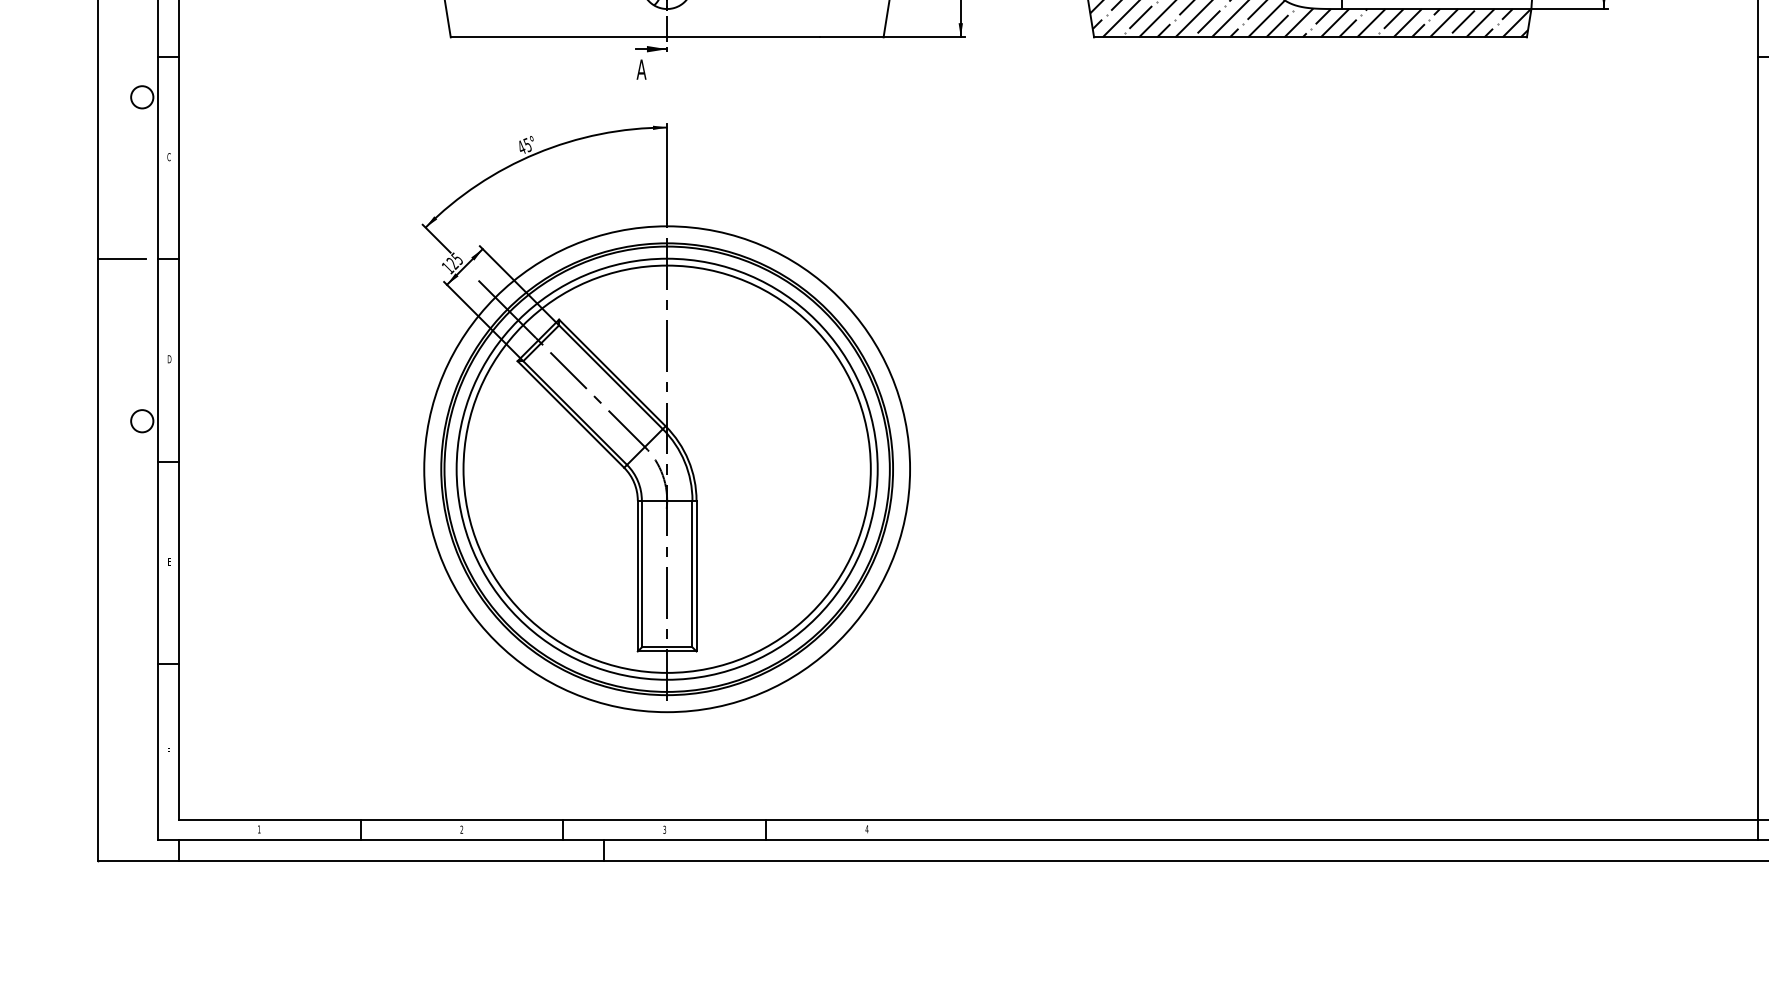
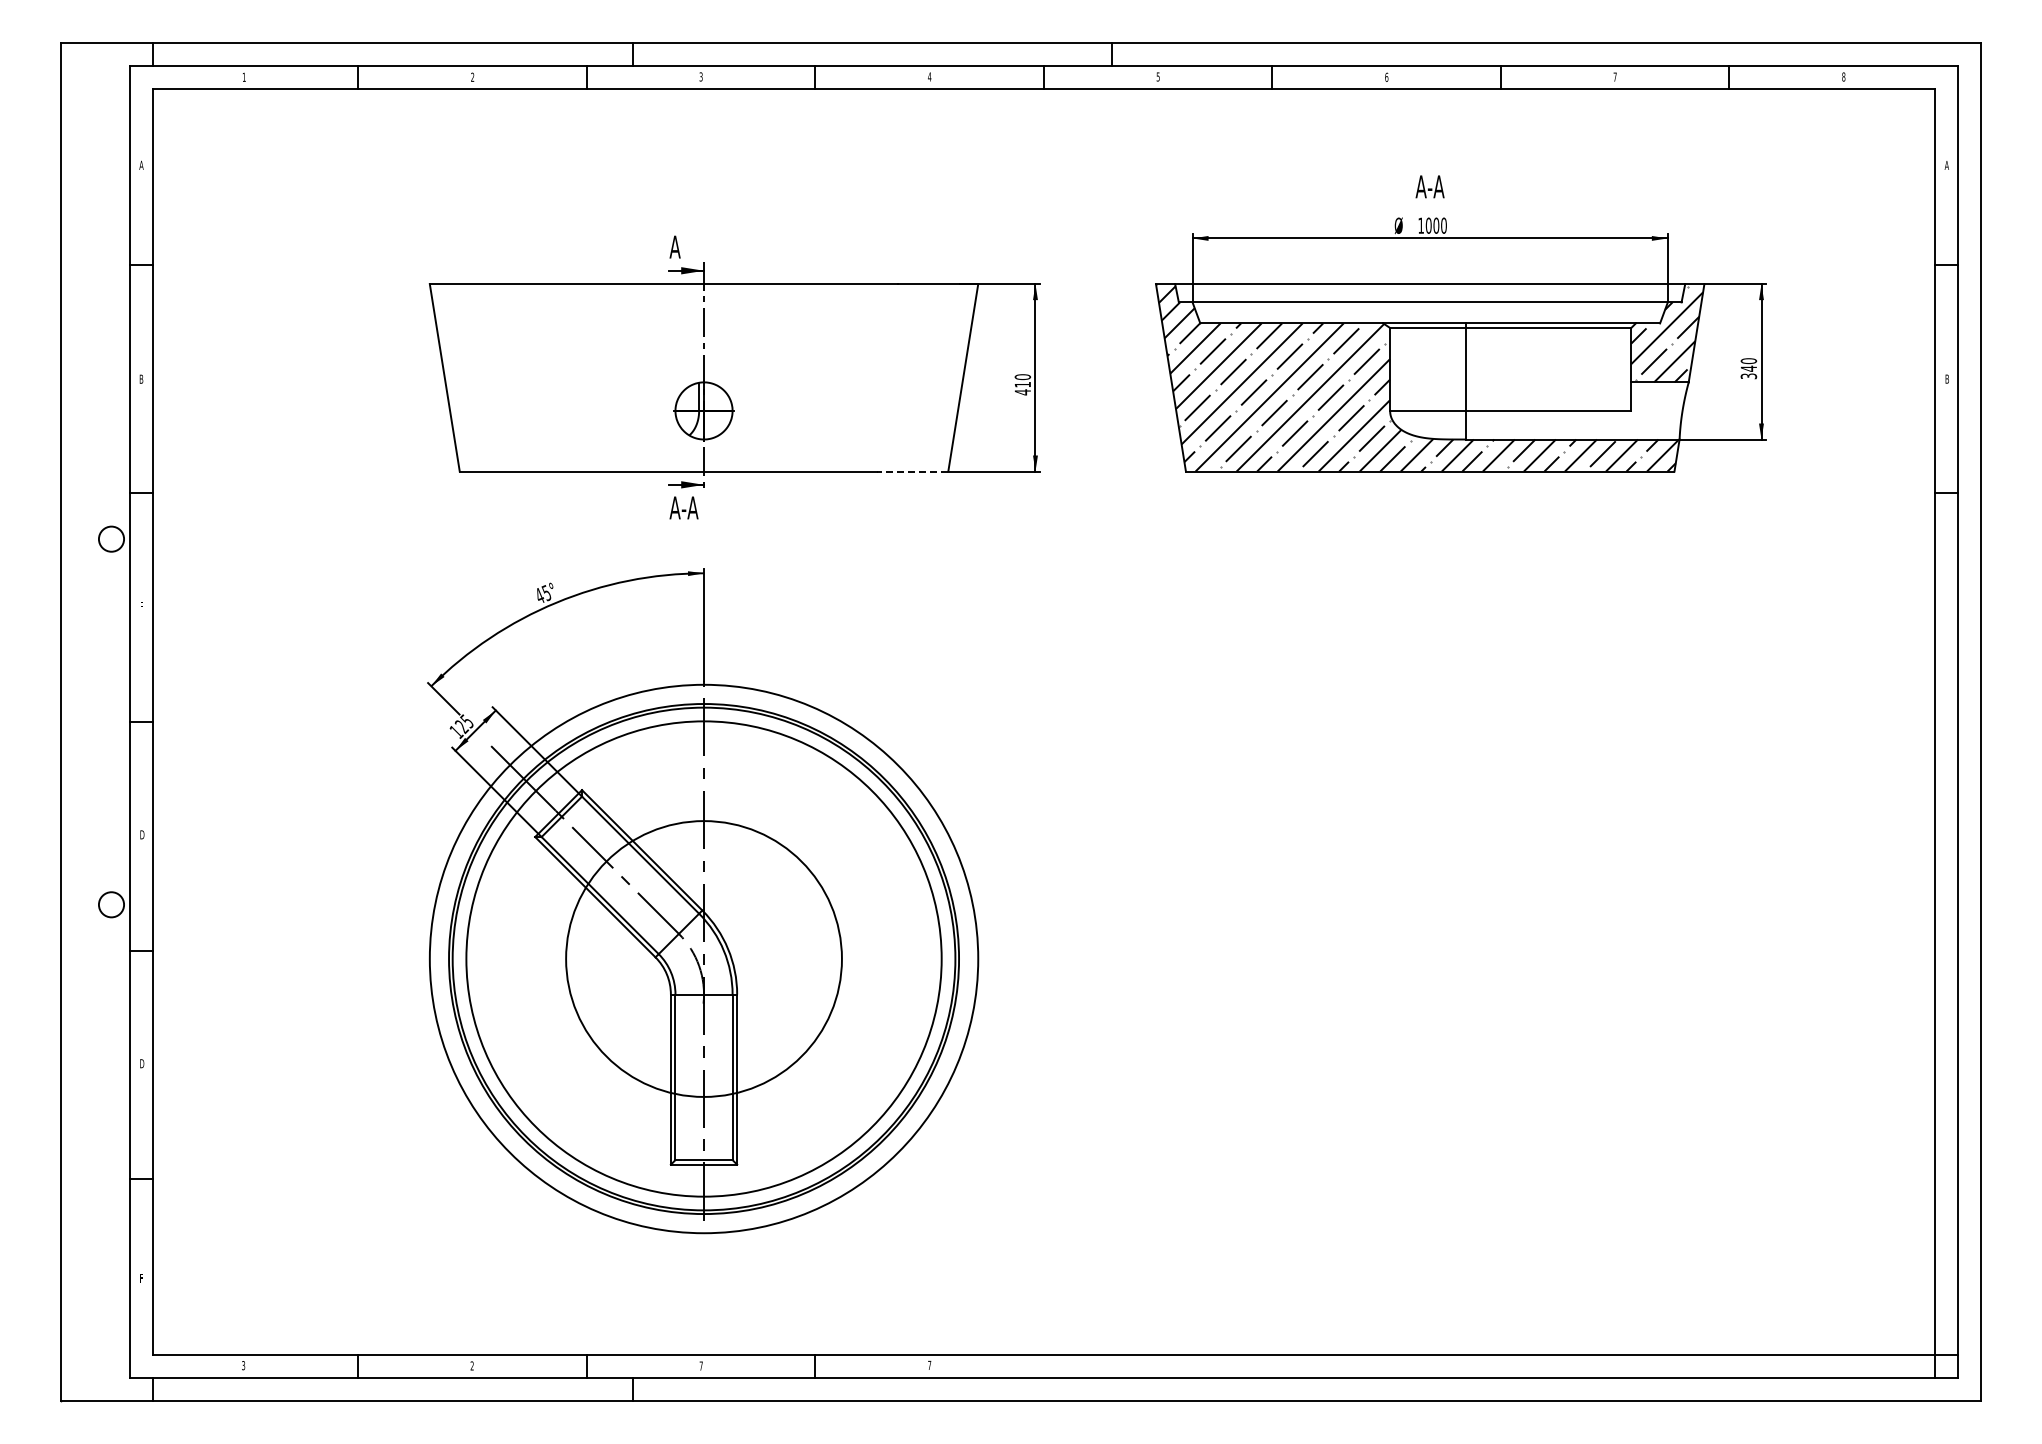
line: (851, 37) -> (912, 471), solid -> dashed
text: (654, 69) -> (689, 507), A -> A-A
text: (168, 156) -> (141, 606), C -> F
line: (121, 259) -> (88, 722), removed
circle: (666, 468) -> (703, 958), size x0.6
text: (169, 561) -> (142, 1063), E -> D
text: (866, 828) -> (929, 1364), 4 -> 7
text: (259, 829) -> (243, 1365), 1 -> 3
text: (664, 829) -> (700, 1365), 3 -> 7

